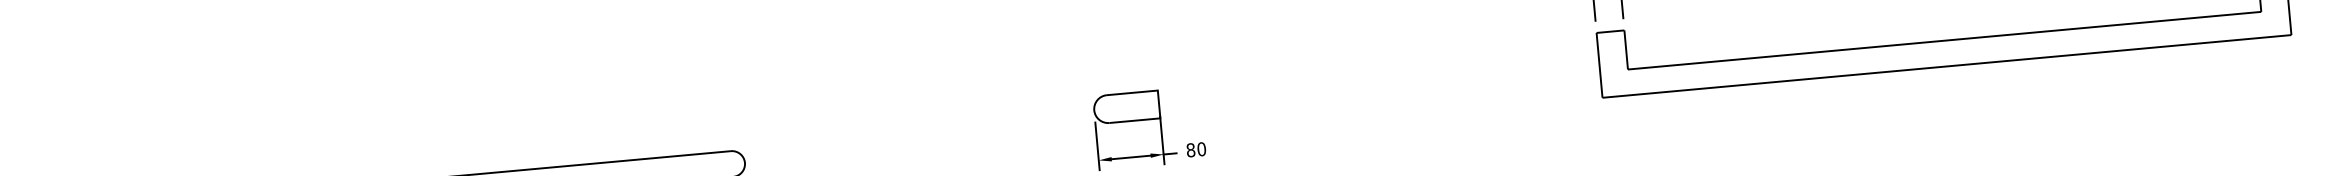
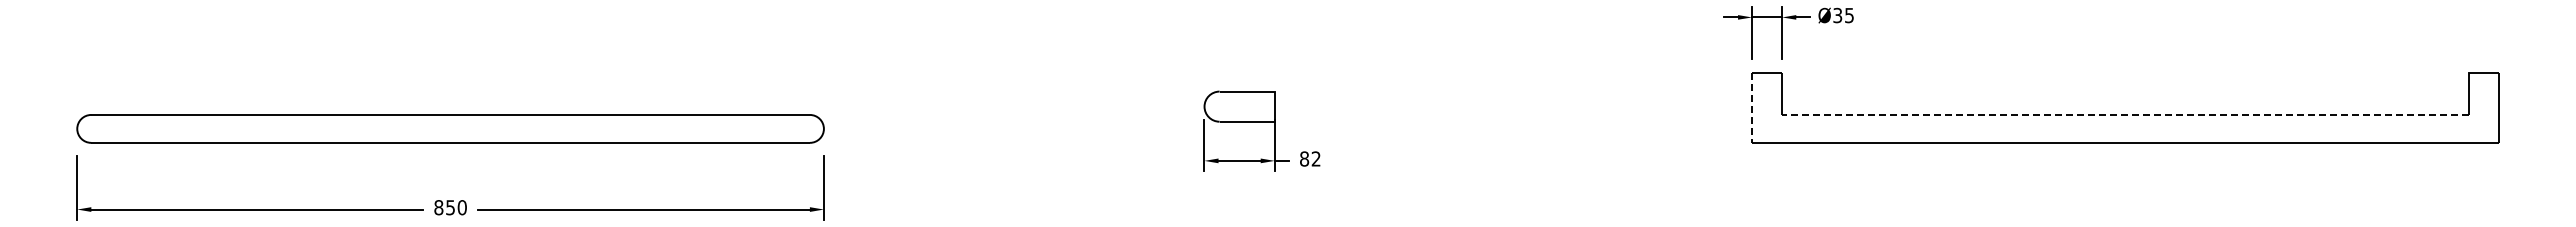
line: (1943, 40) -> (2124, 114), solid -> dashed
line: (1600, 66) -> (1752, 108), solid -> dashed
text: (1201, 148) -> (1315, 158), 80 -> 82

